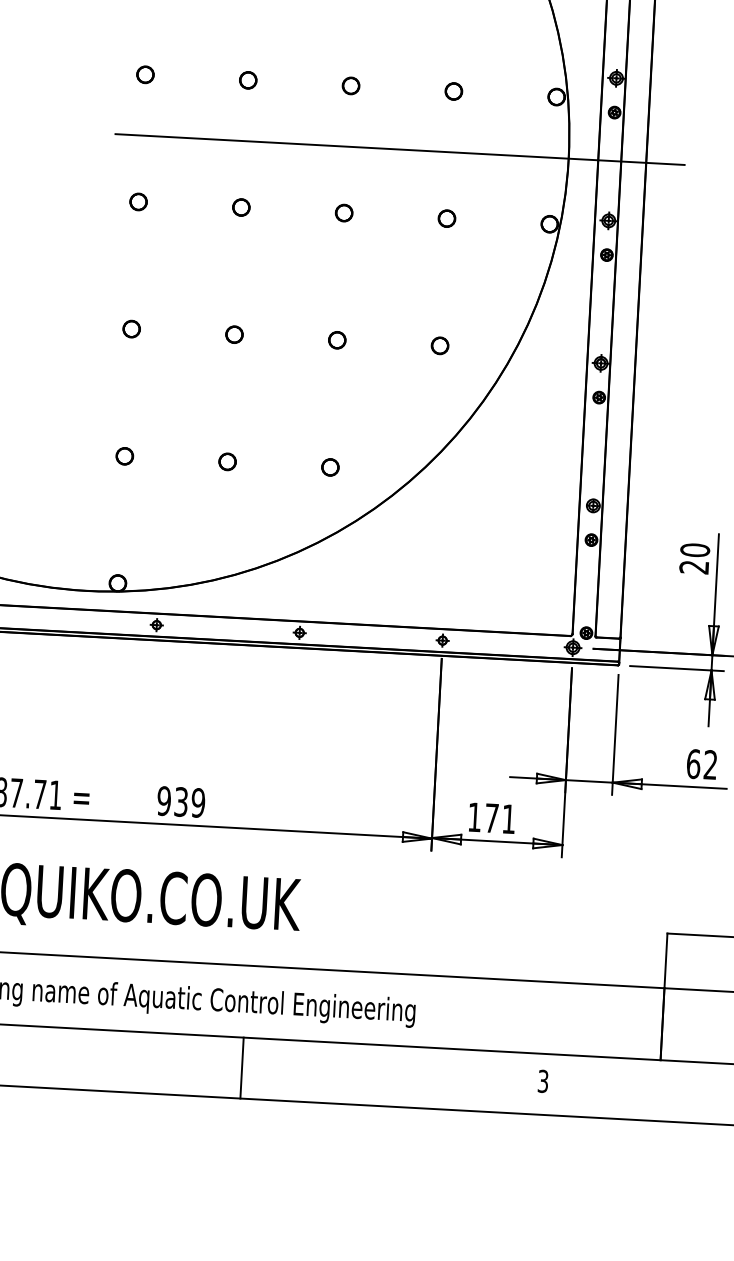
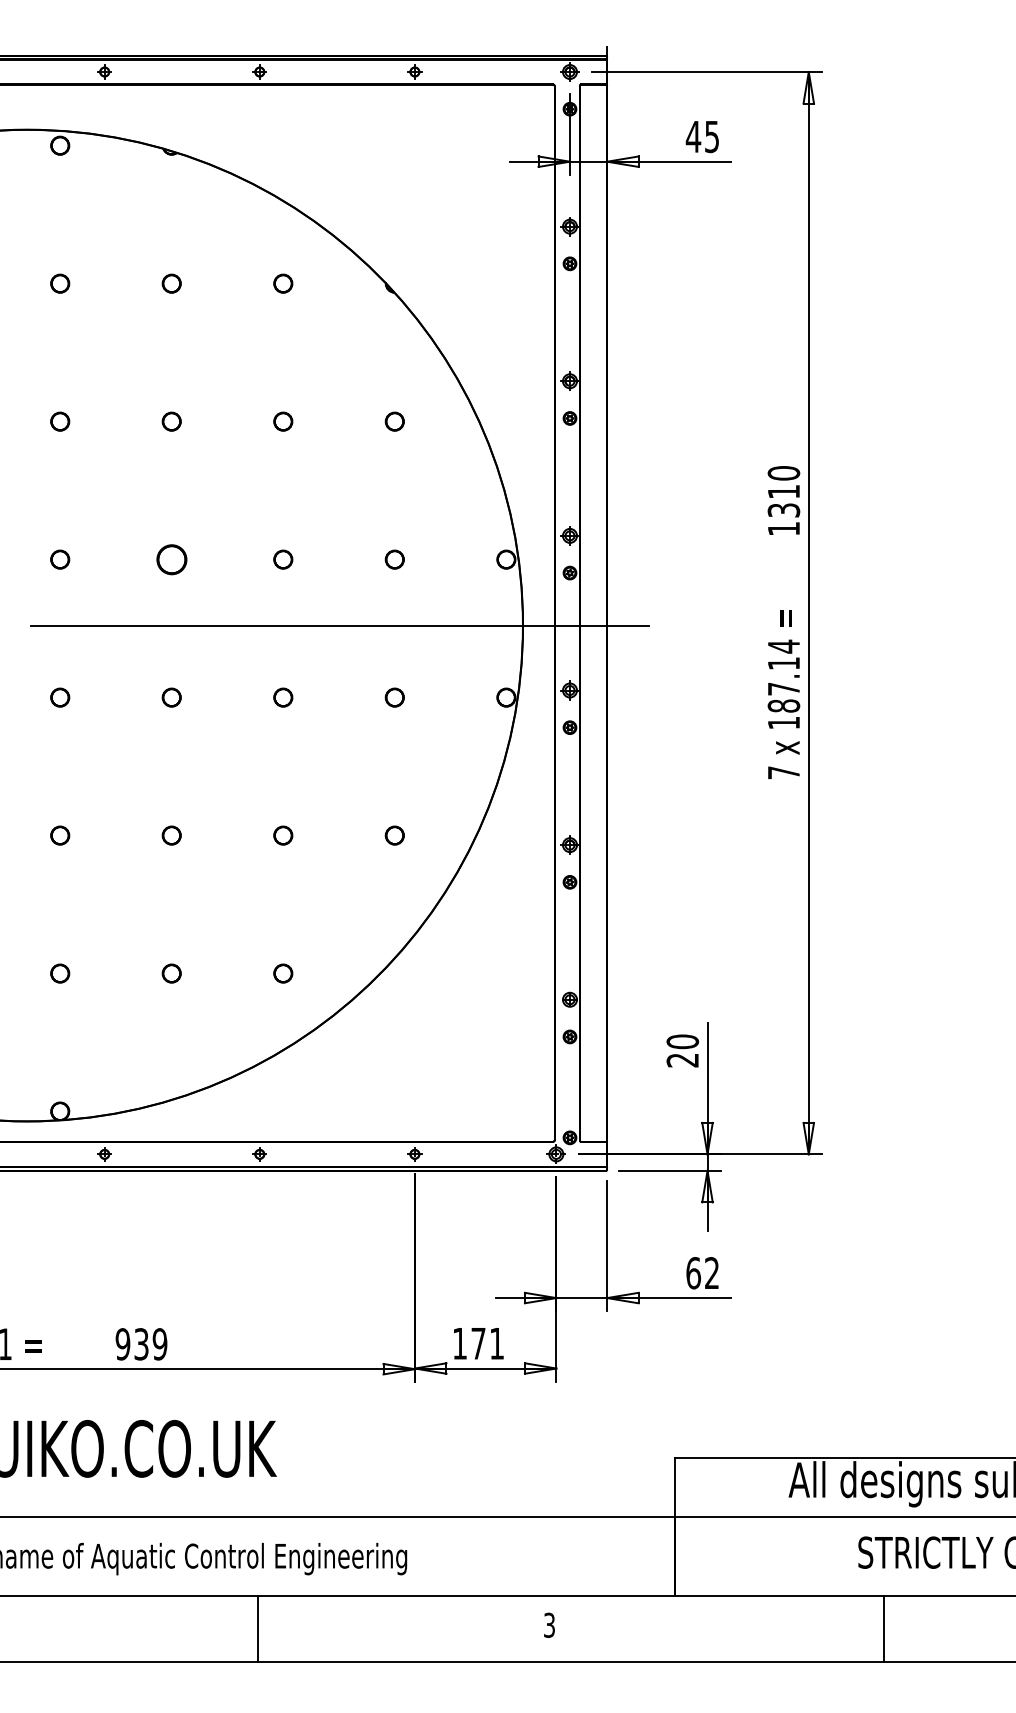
circle: (248, 80) -> (171, 559), size x1.6
line: (241, 1068) -> (257, 1628), moved

